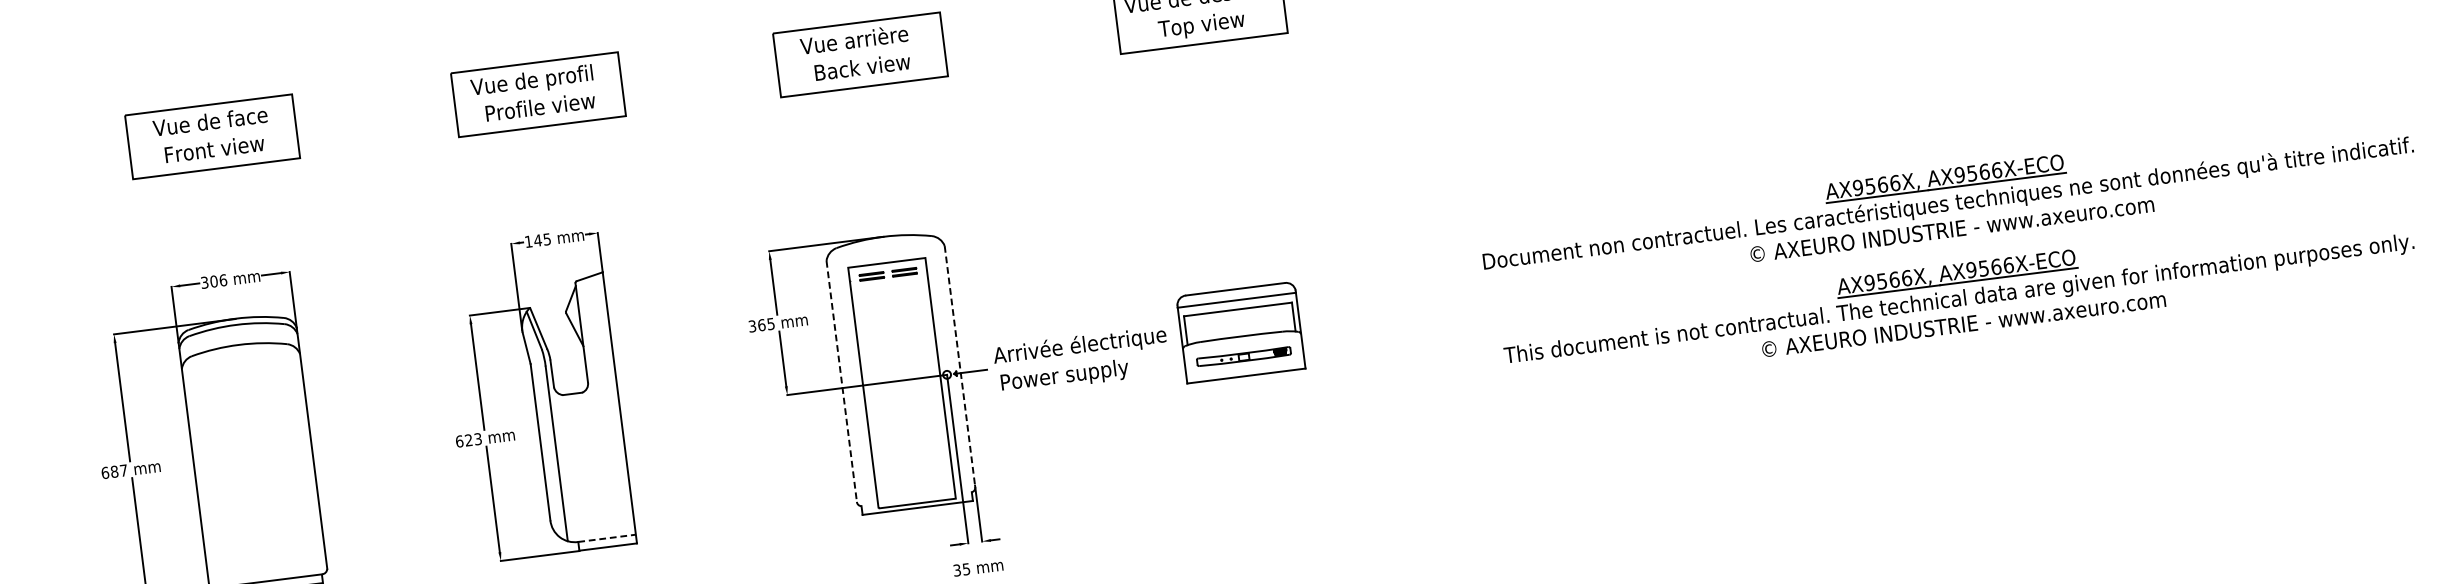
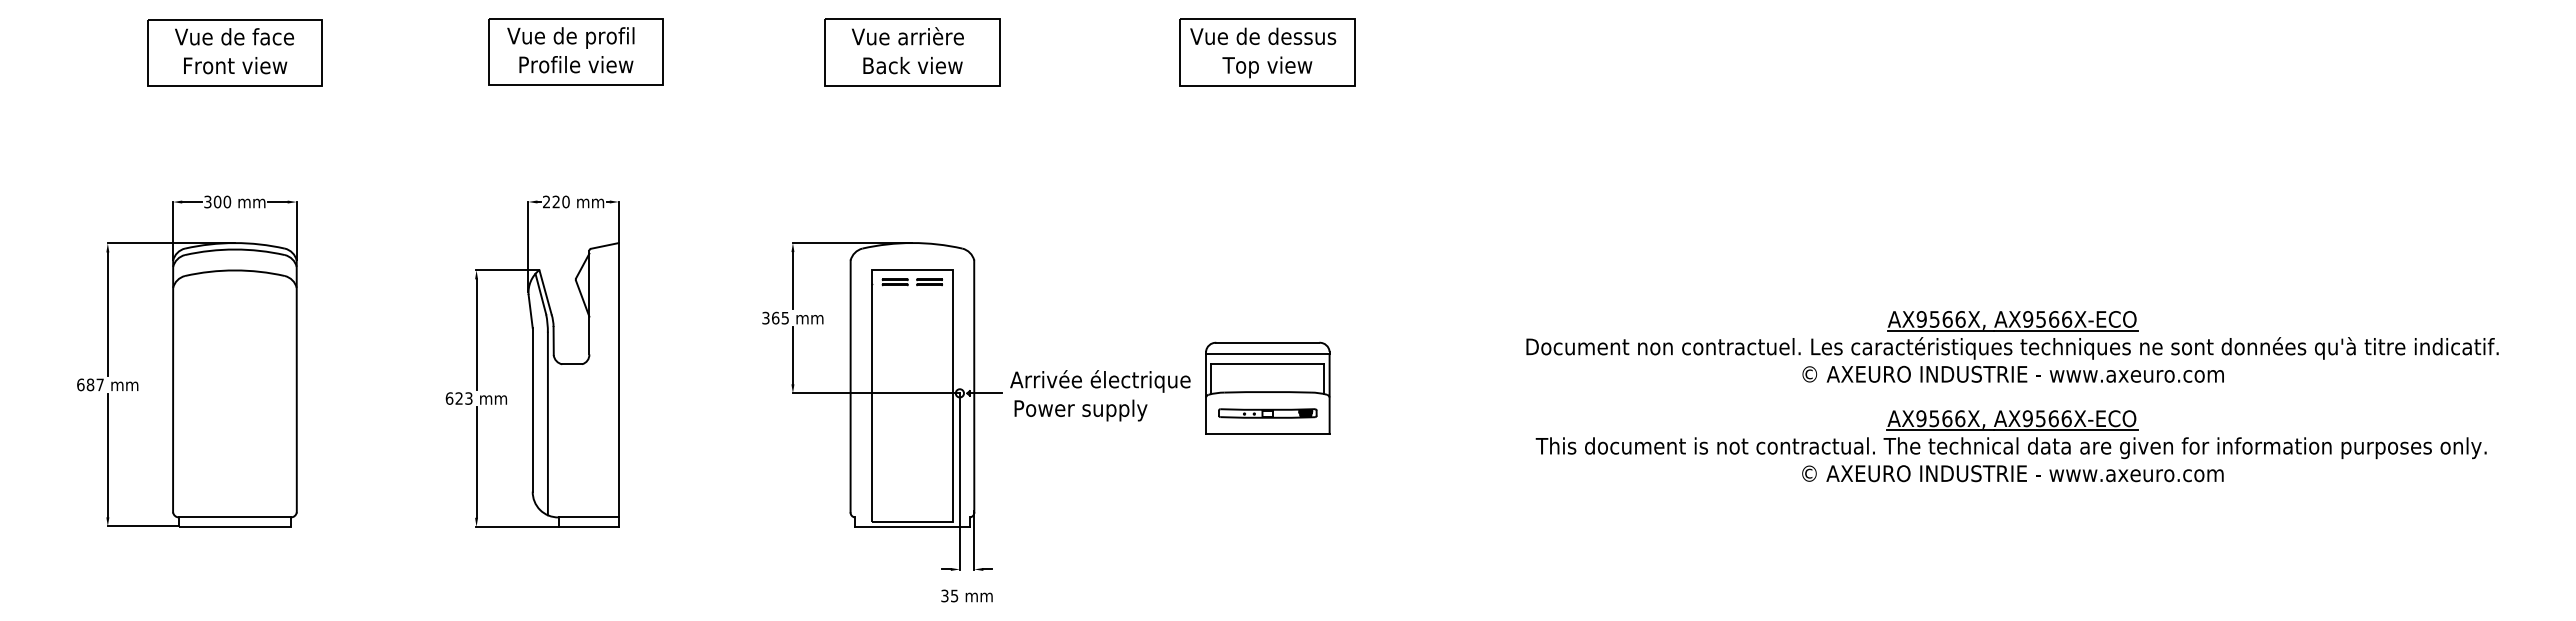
text: (538, 240) -> (556, 201), 145 -> 220
text: (223, 279) -> (227, 201), 306 -> 300
line: (960, 366) -> (974, 386), dashed -> solid
line: (841, 381) -> (850, 386), dashed -> solid
line: (607, 538) -> (589, 517), dashed -> solid

